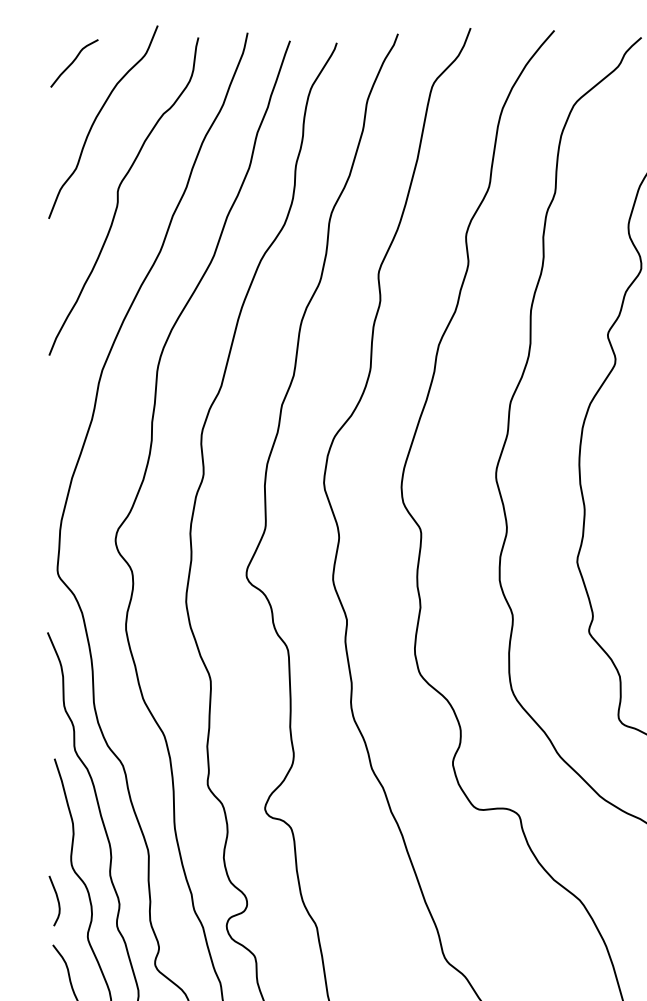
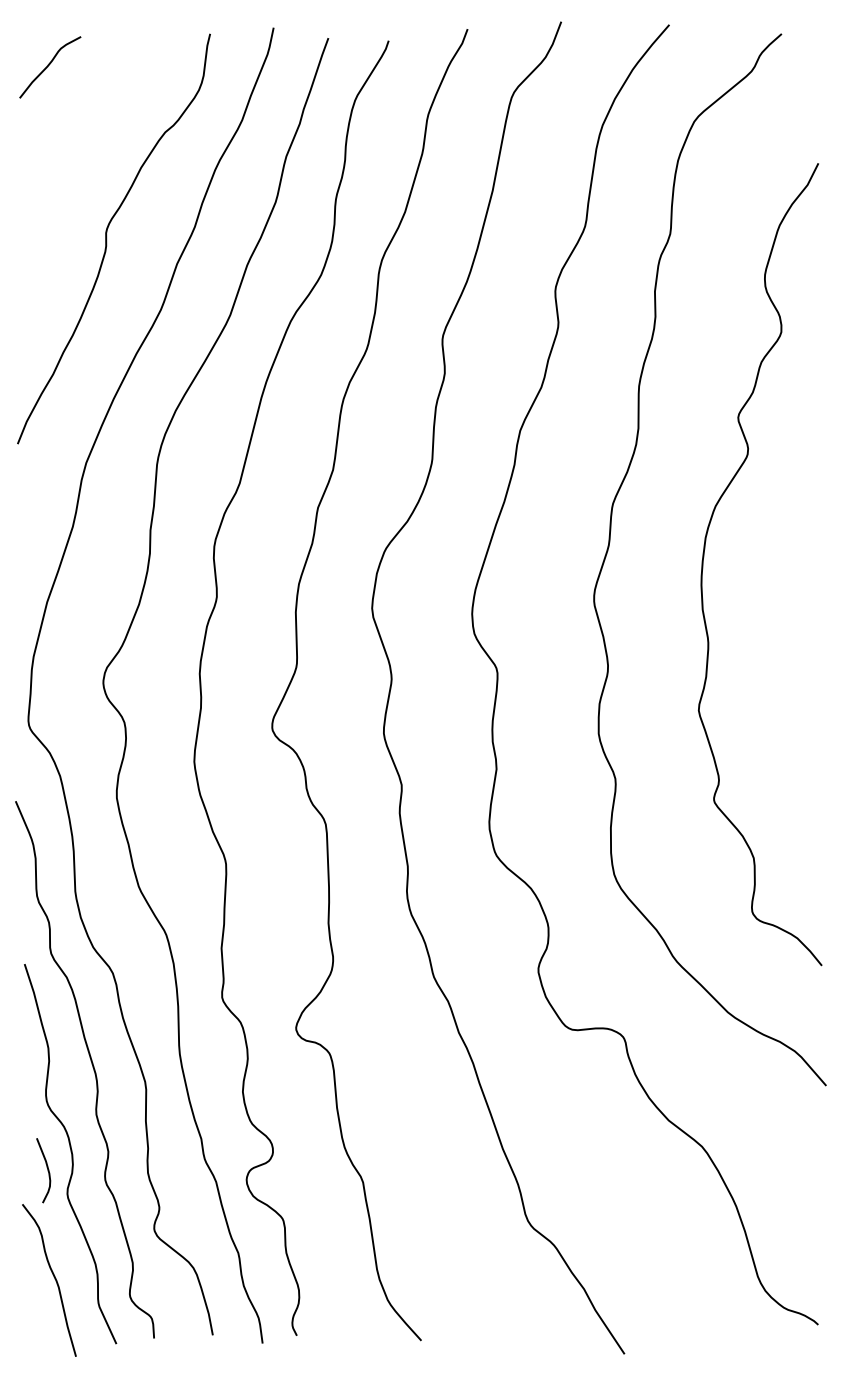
curve: (97, 117) -> (79, 137), removed
curve: (57, 900) -> (47, 1170), moved

